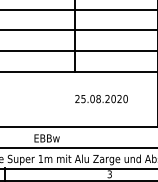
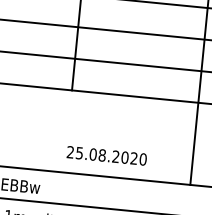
text: (101, 99) -> (106, 156), moved

